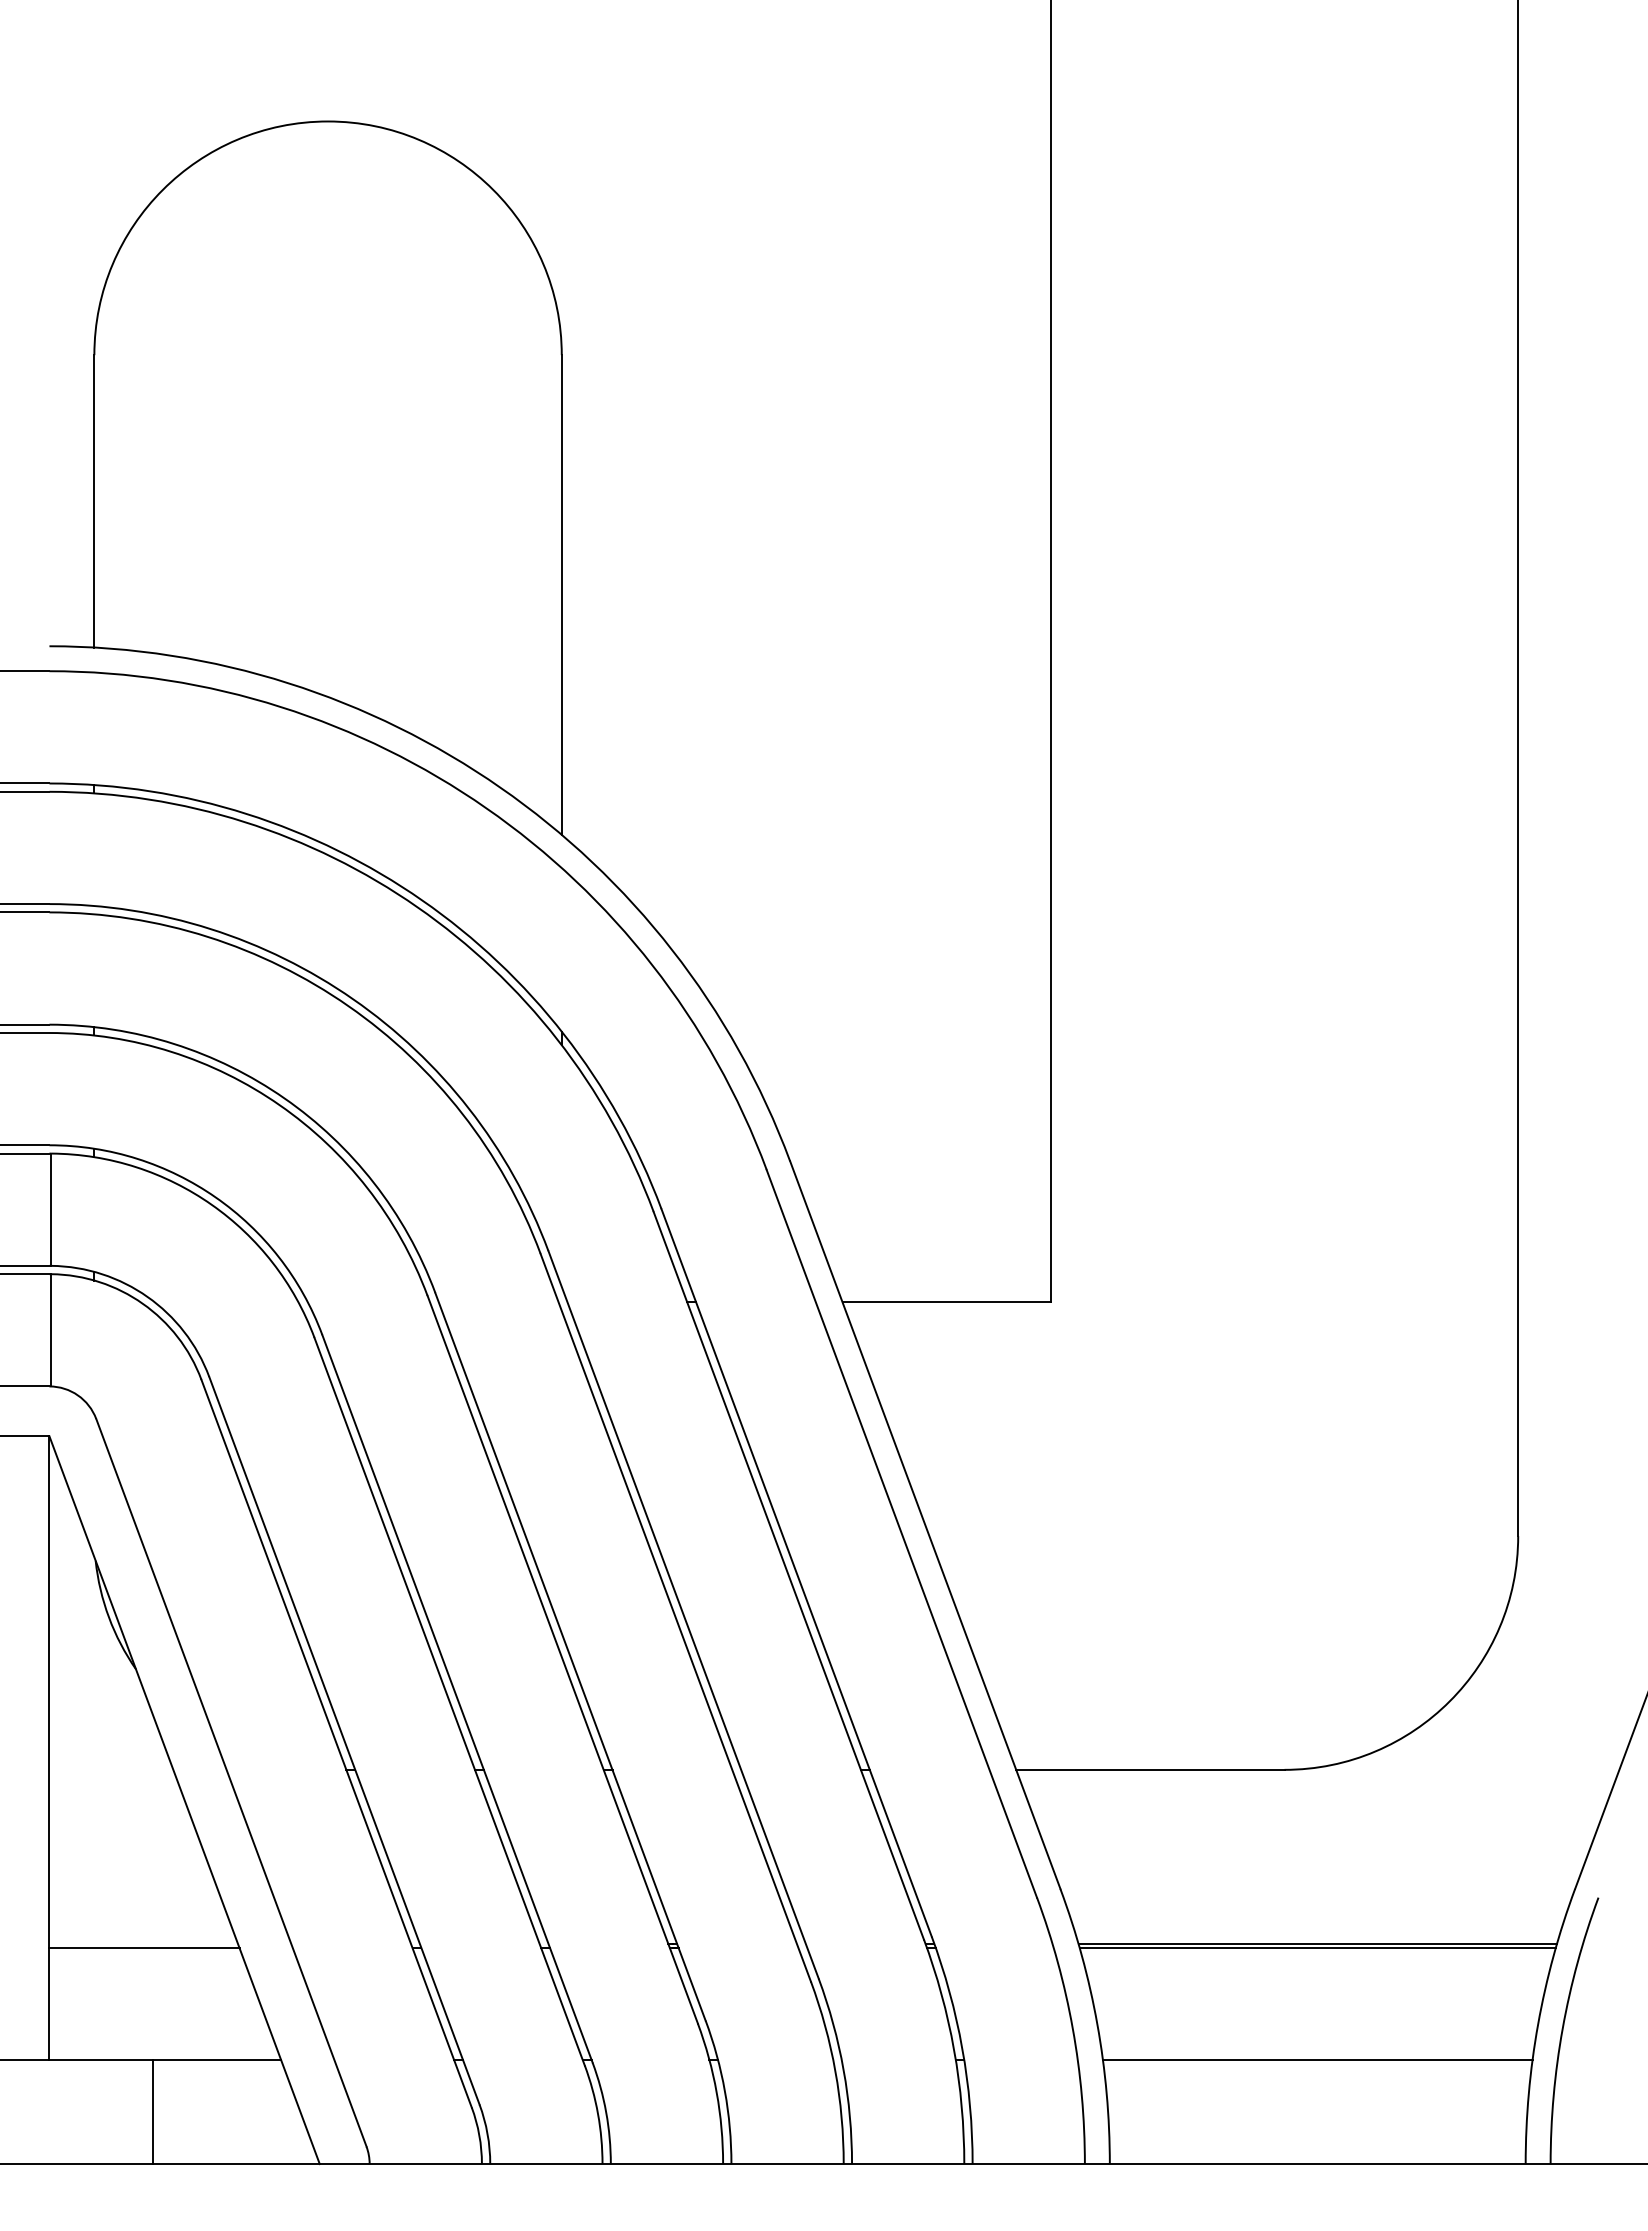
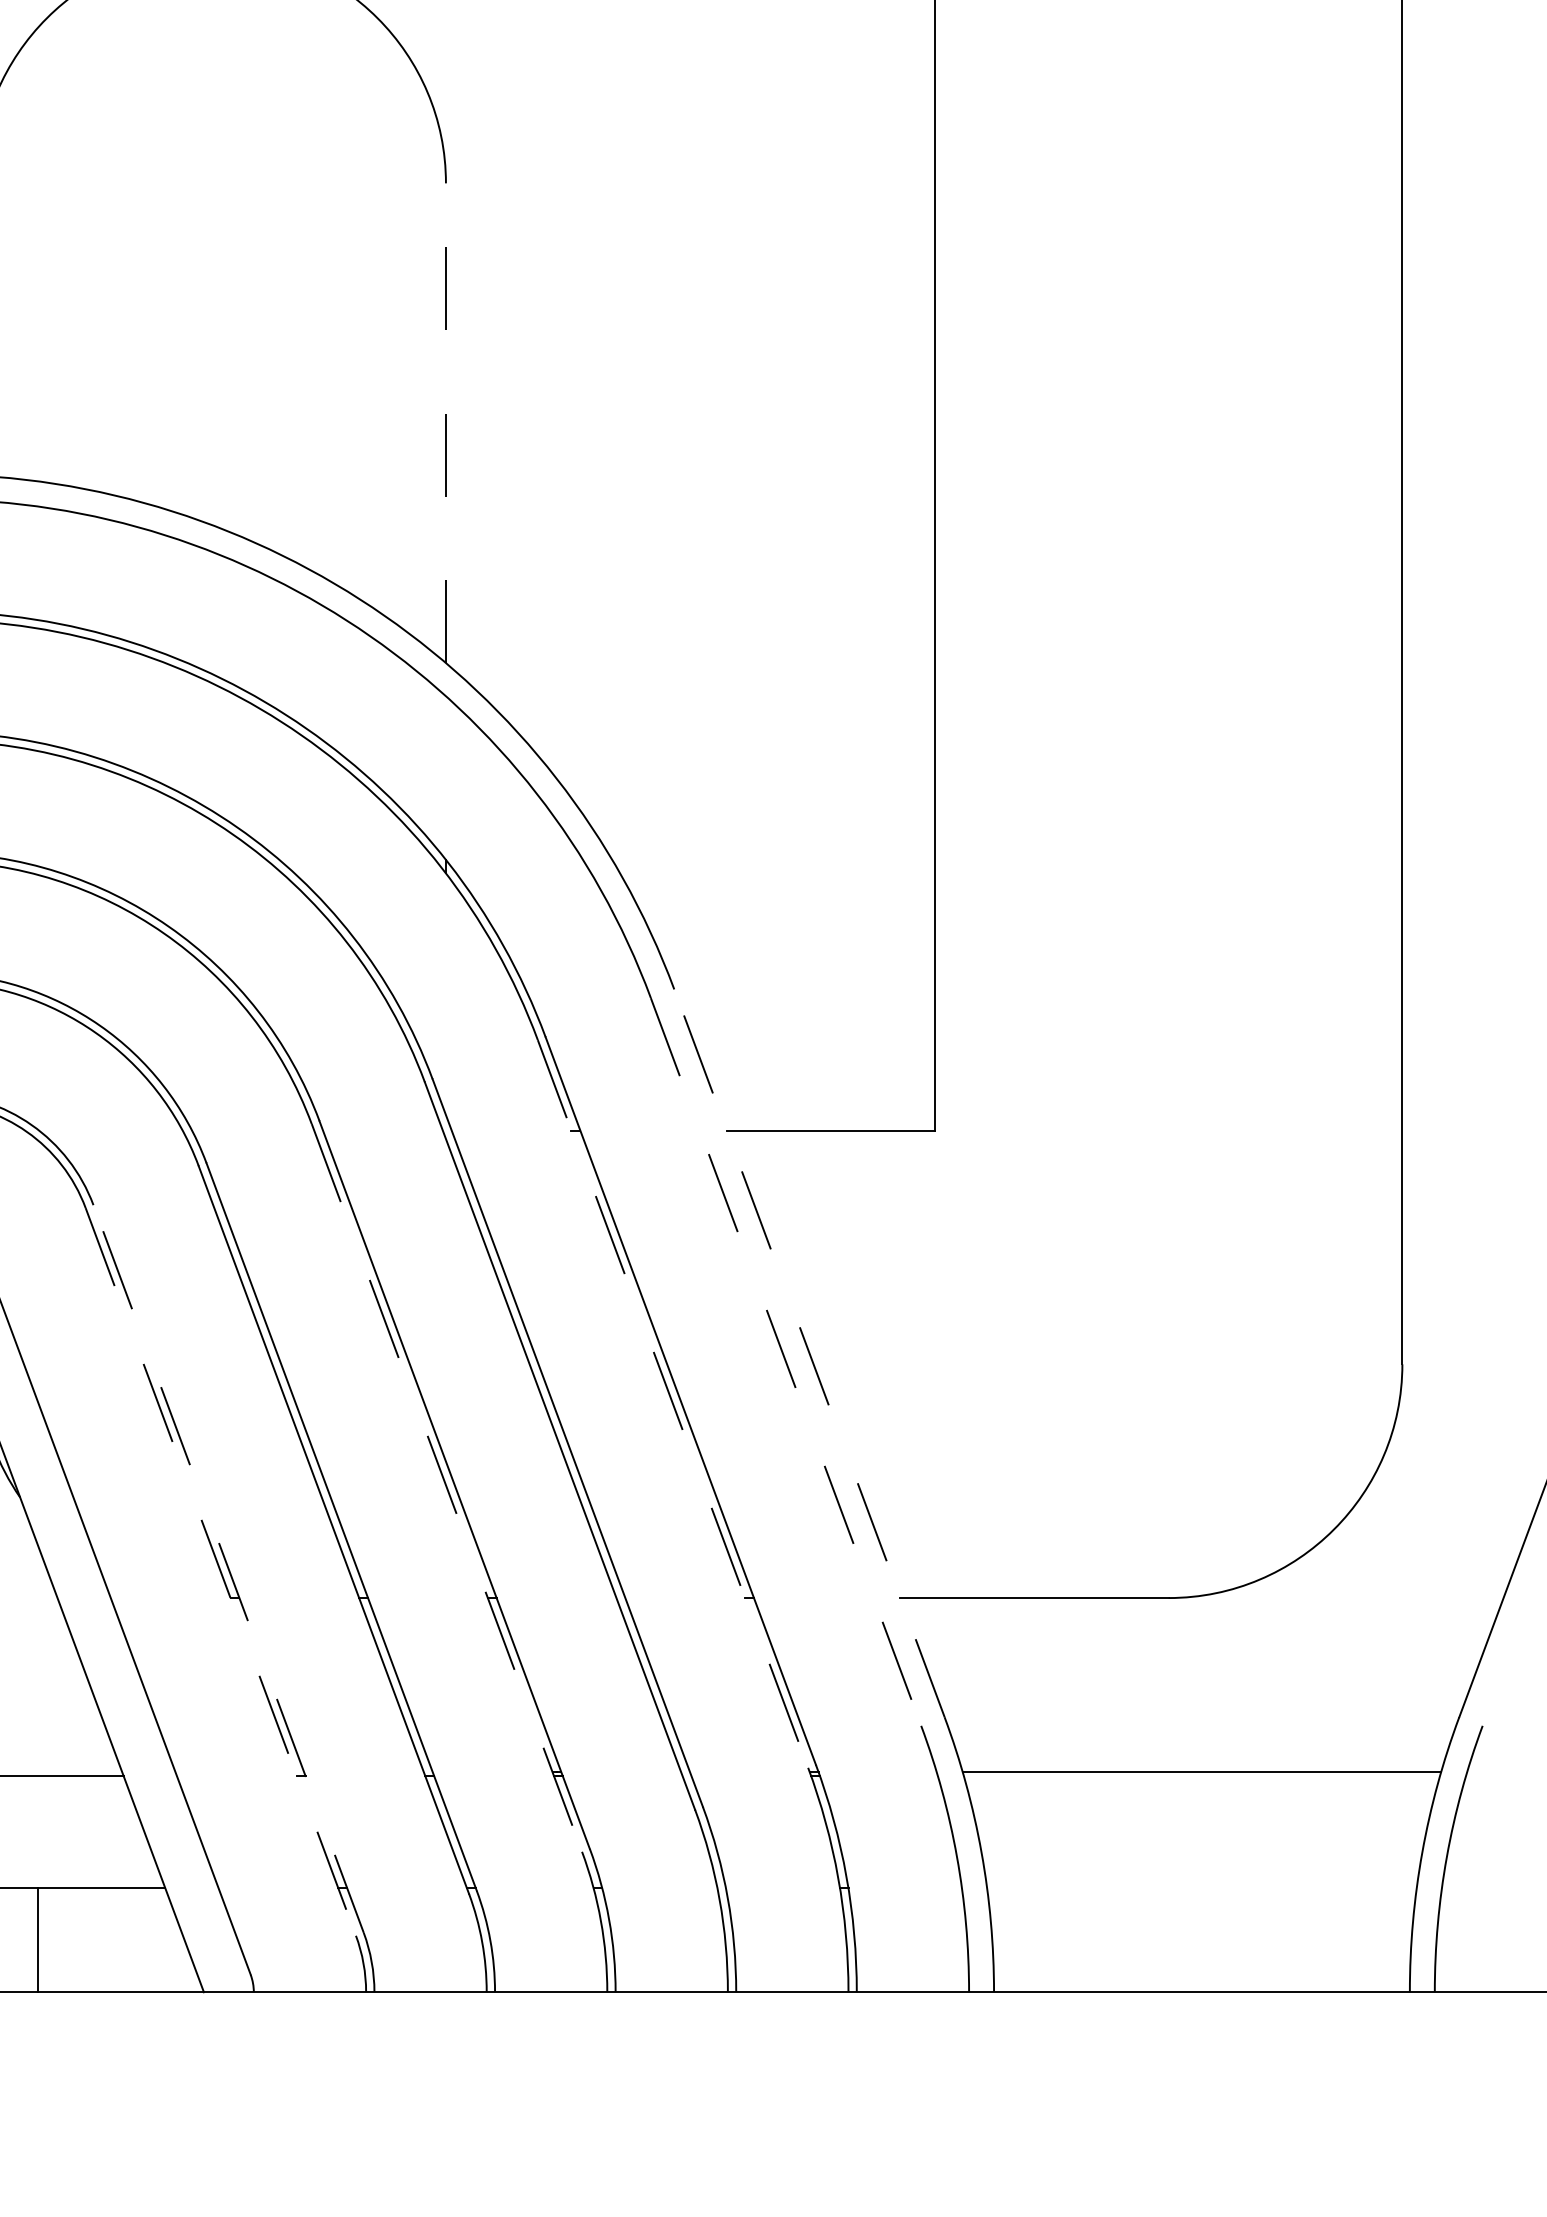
line: (561, 595) -> (445, 423), solid -> dashed
line: (925, 1524) -> (809, 1352), solid -> dashed
line: (902, 1534) -> (786, 1362), solid -> dashed
line: (788, 1576) -> (672, 1404), solid -> dashed
line: (562, 1660) -> (446, 1488), solid -> dashed
line: (344, 1740) -> (228, 1568), solid -> dashed
line: (336, 1744) -> (220, 1572), solid -> dashed
line: (1317, 1948) -> (1201, 1776), removed
line: (1317, 2060) -> (1201, 1888), removed

